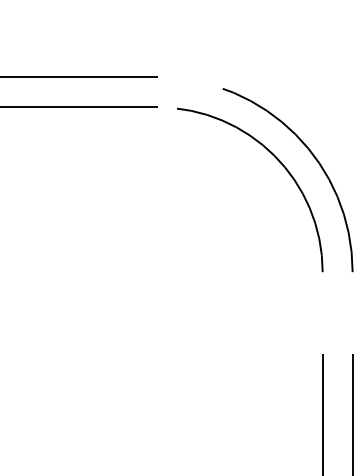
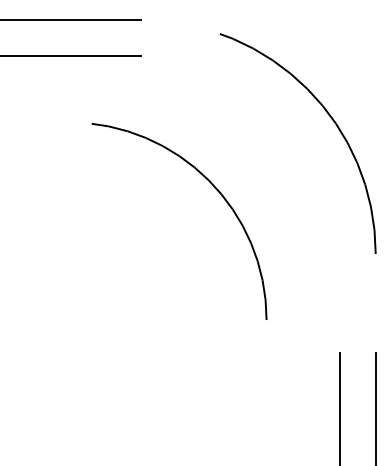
arc: (282, 166) -> (218, 193), moved

